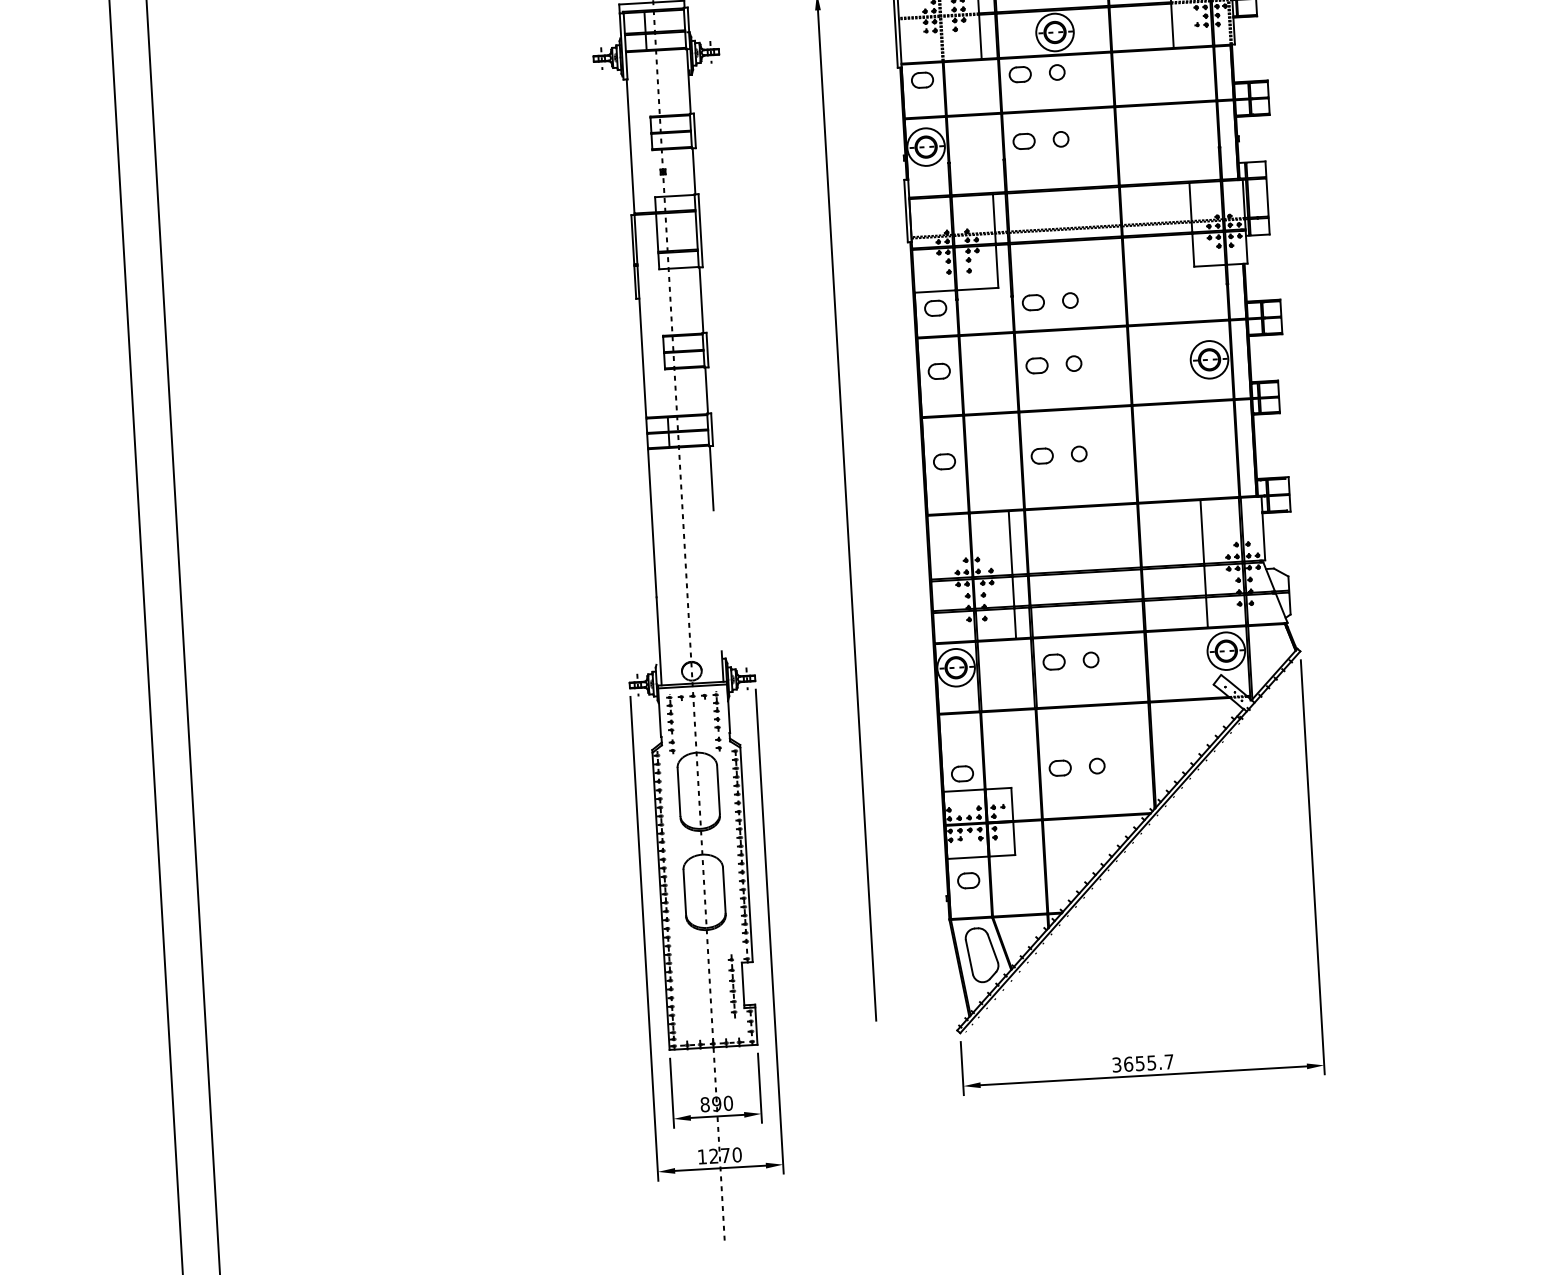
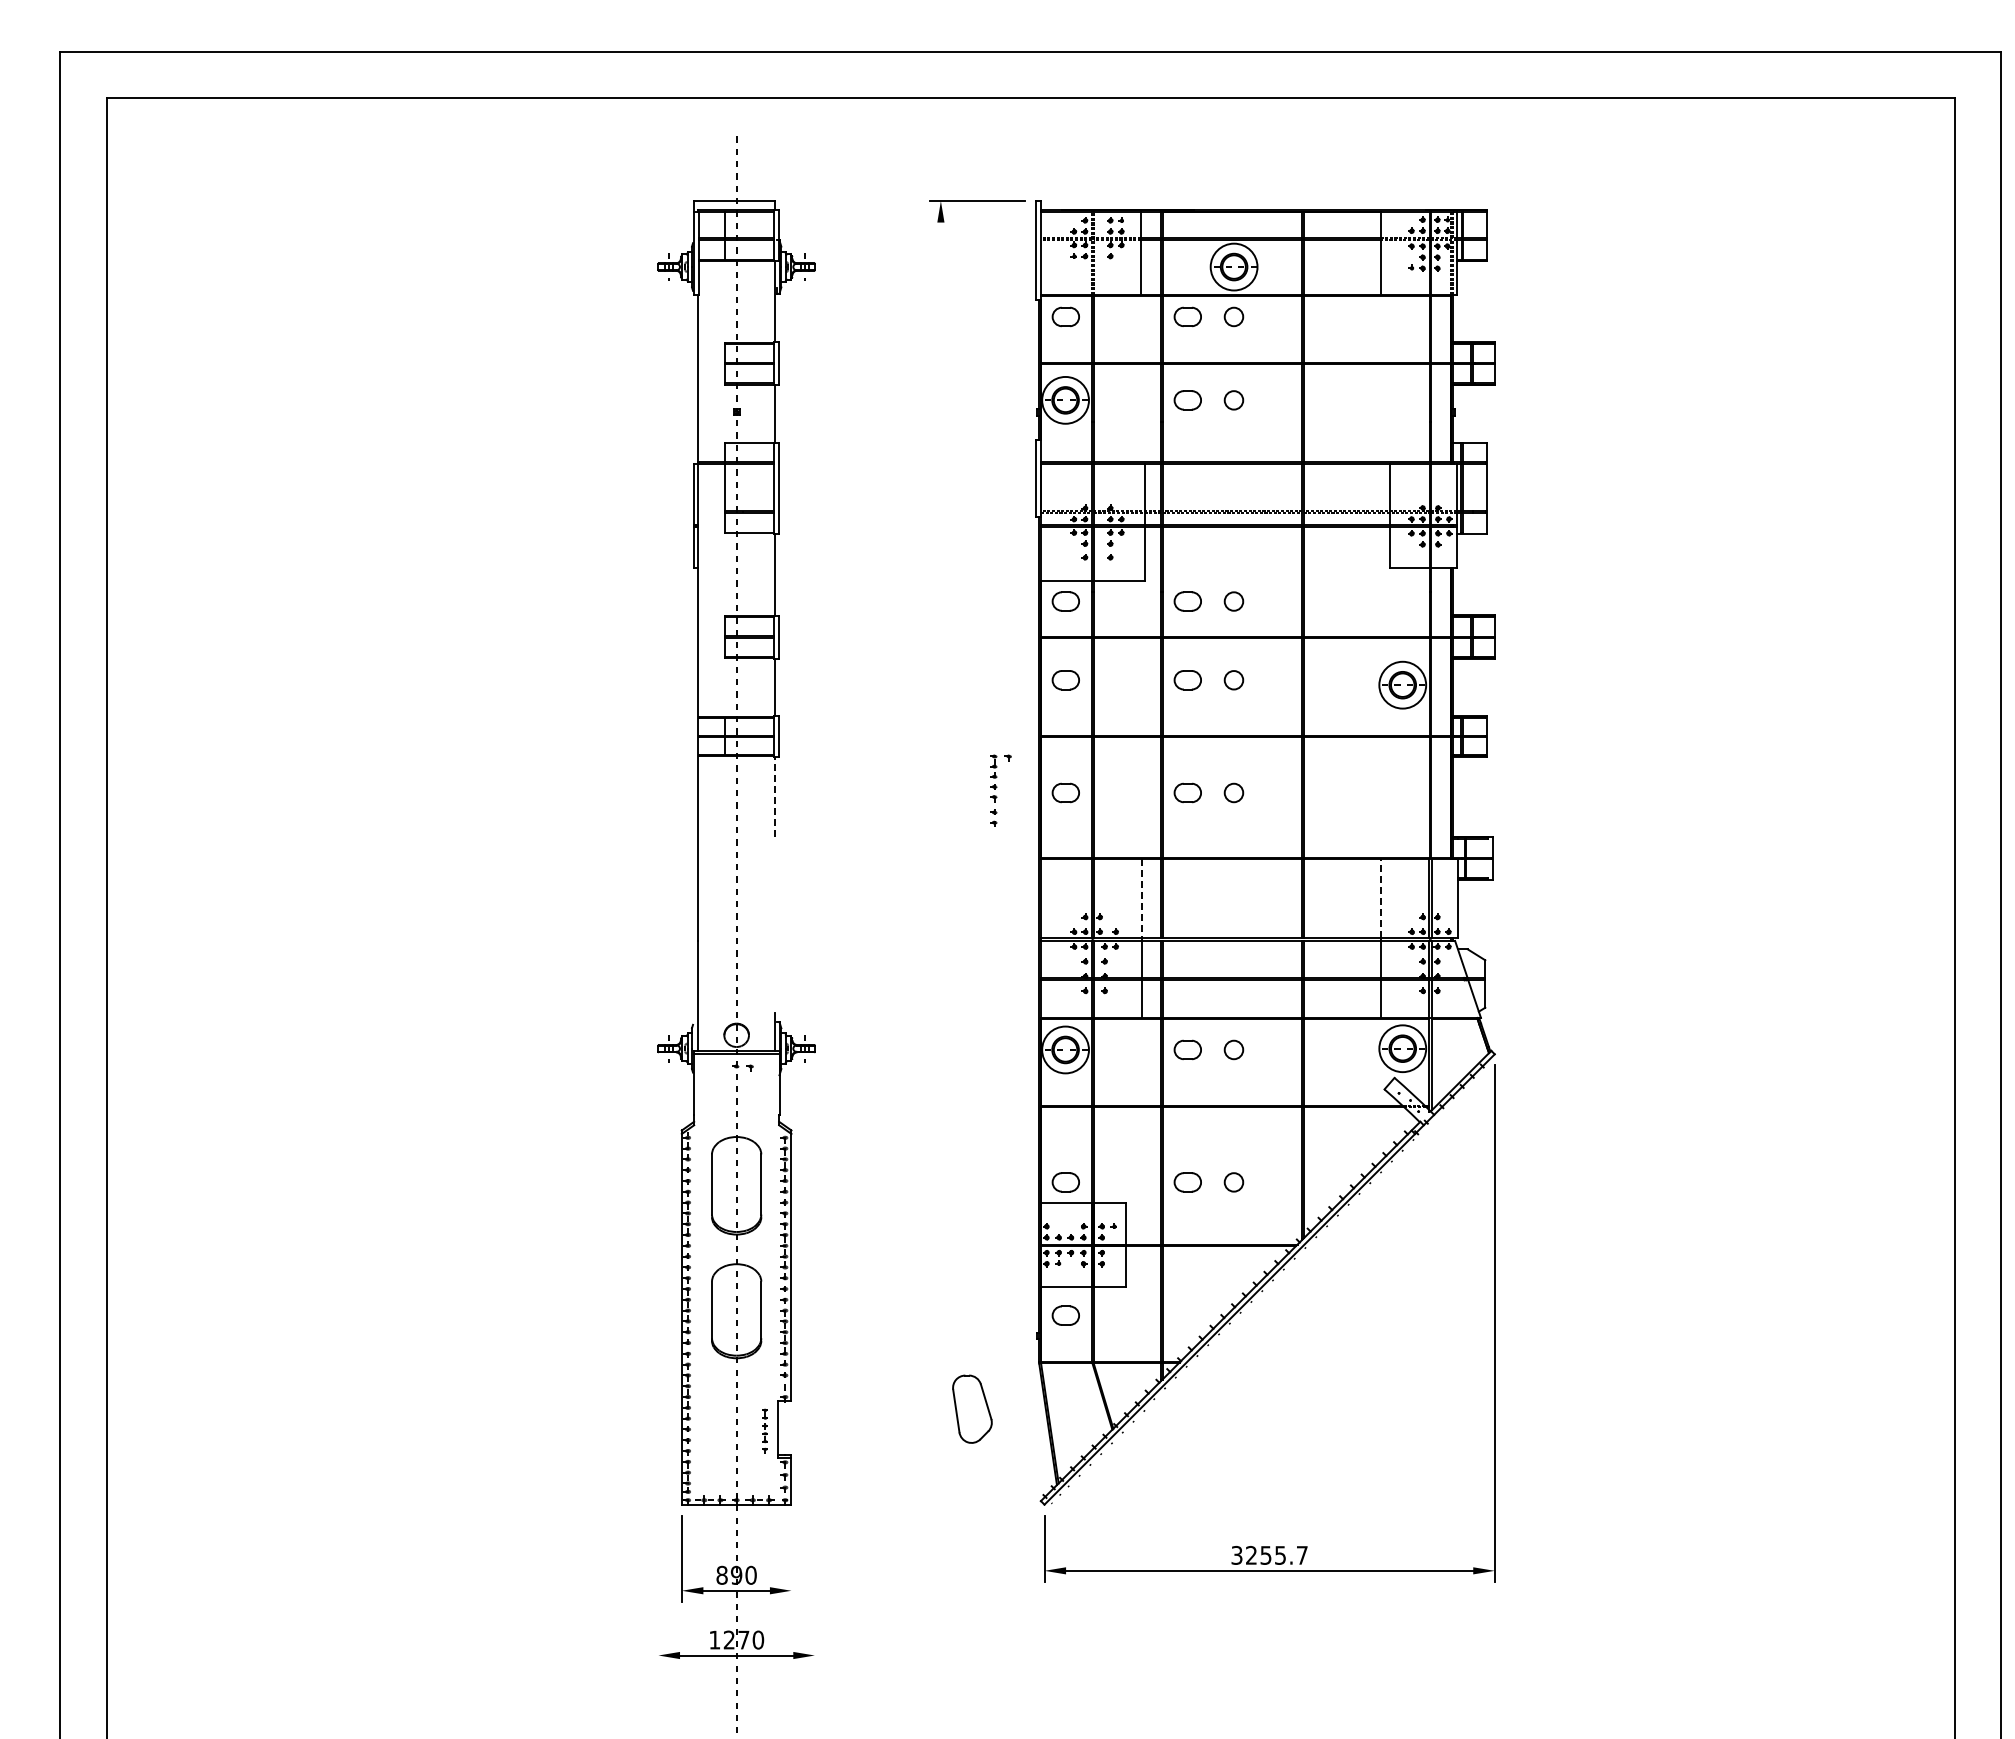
line: (711, 478) -> (775, 796), solid -> dashed
line: (846, 515) -> (940, 852), removed
line: (1202, 531) -> (1381, 898), solid -> dashed
line: (1010, 542) -> (1142, 898), solid -> dashed
part: (717, 721) -> (764, 1099), removed
part: (676, 724) -> (1000, 790), moved
line: (769, 931) -> (814, 1364), removed
line: (644, 938) -> (658, 1364), removed
part: (982, 954) -> (972, 1408), moved
part: (732, 985) -> (764, 1429), size x0.6
text: (1128, 1063) -> (1251, 1554), 3655.7 -> 3255.7
line: (759, 1087) -> (791, 1558), removed

